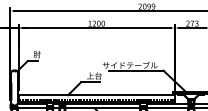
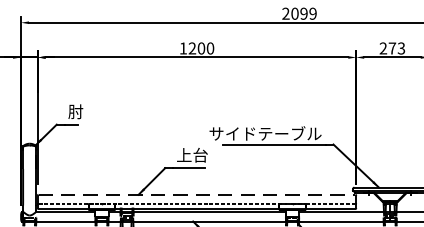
line: (96, 95) -> (196, 195), solid -> dashed

